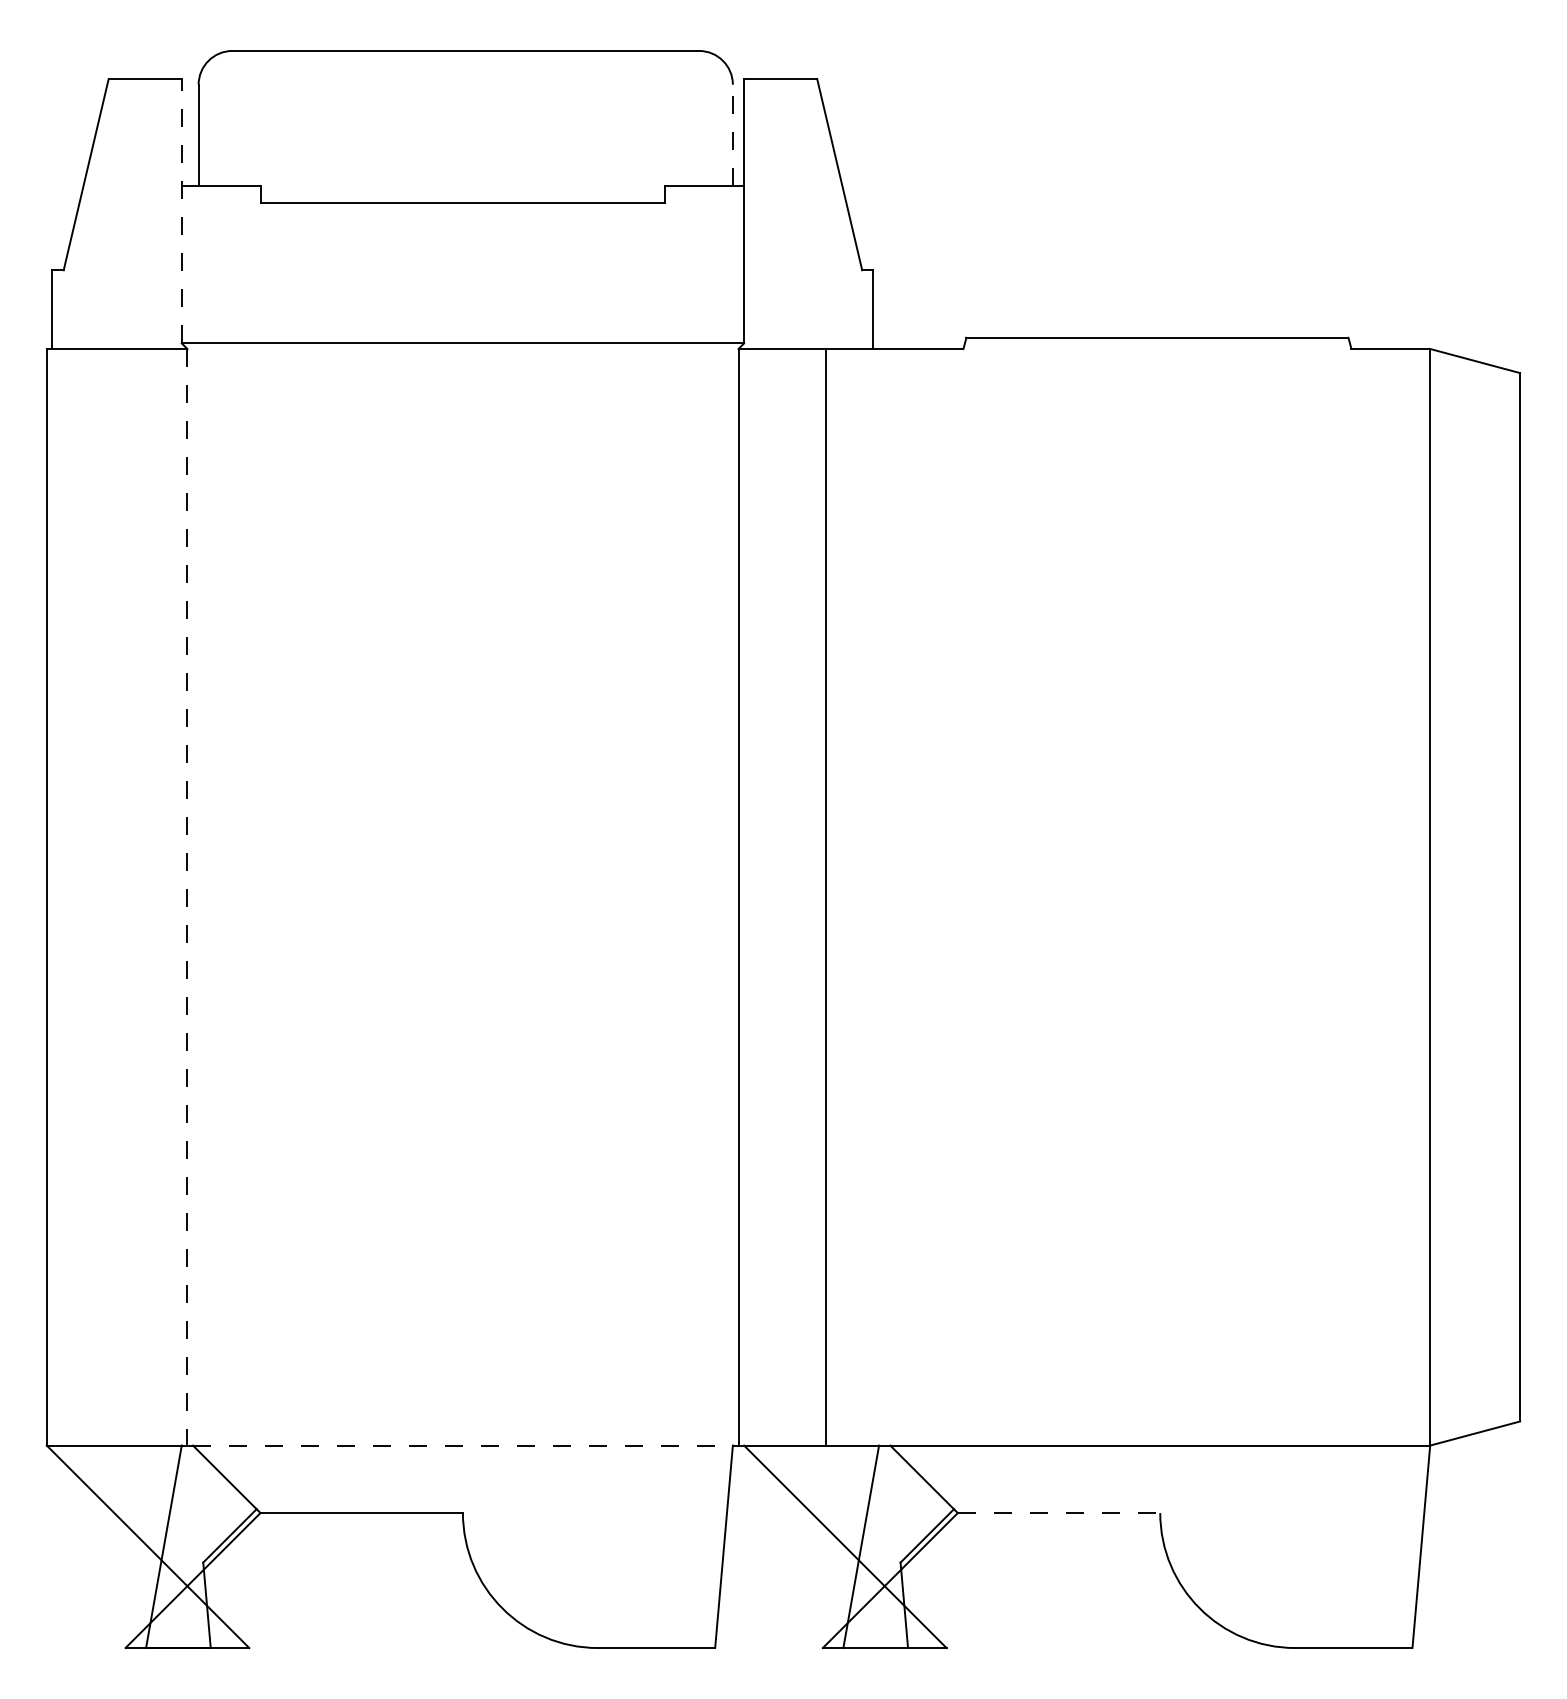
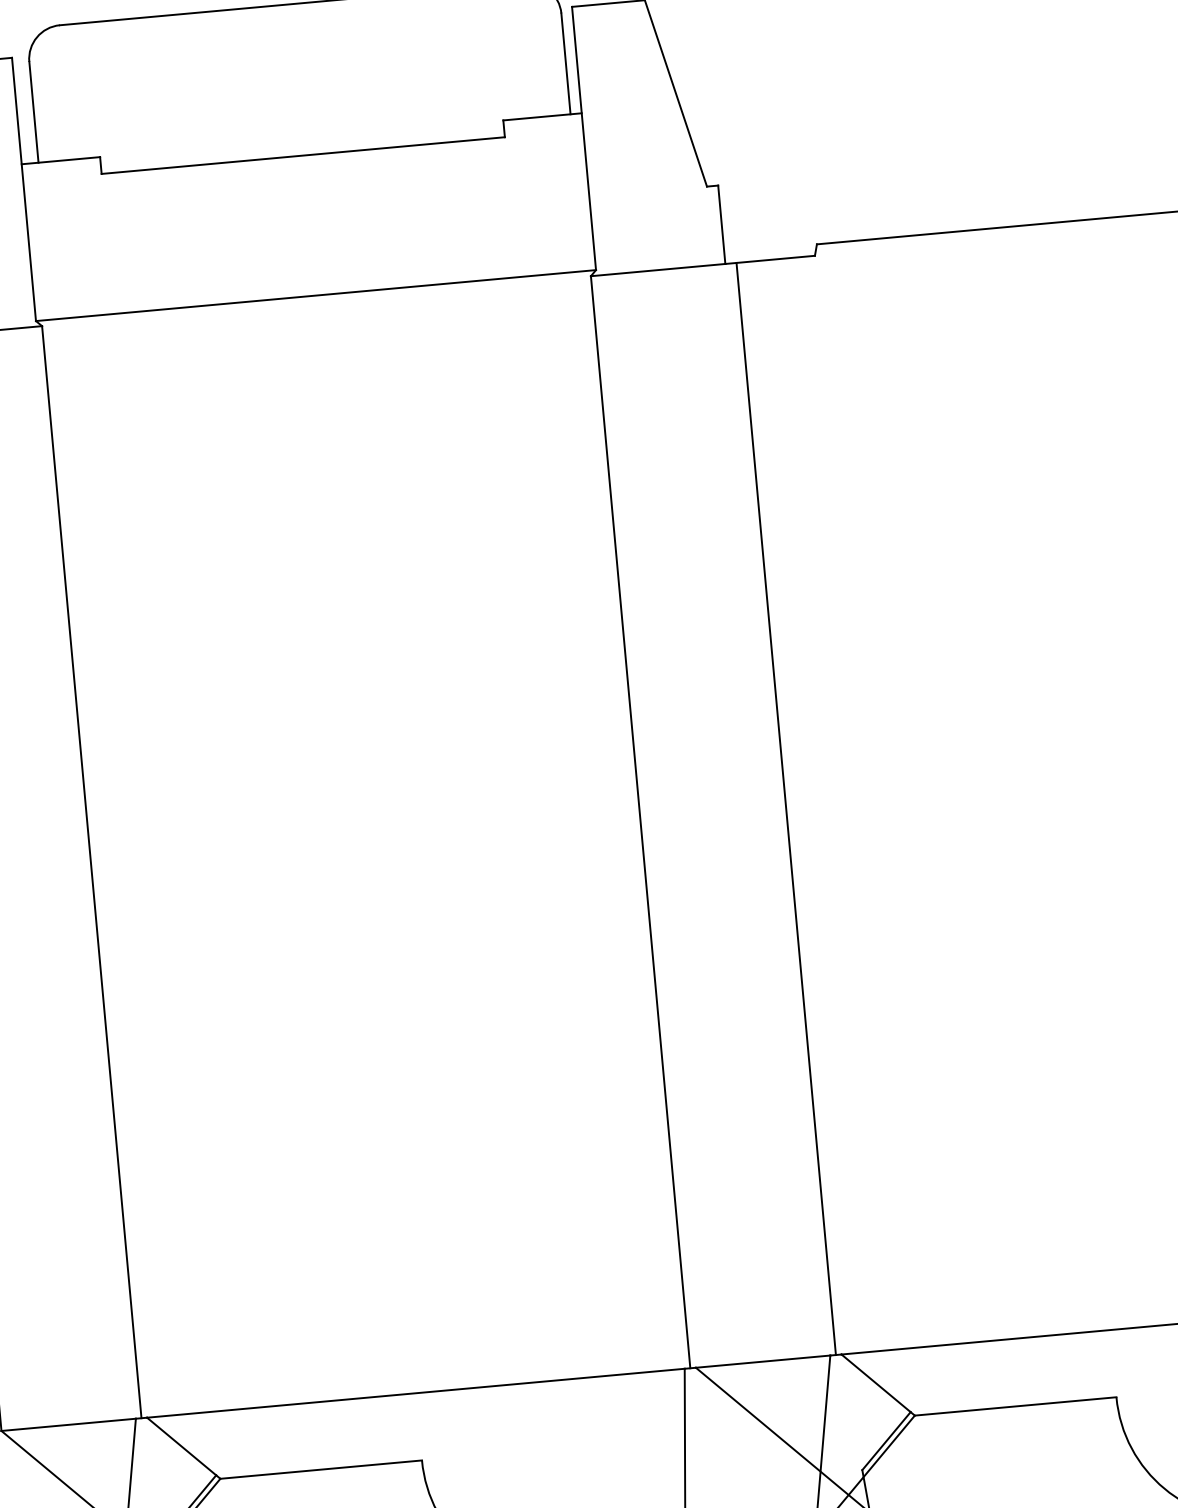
line: (732, 135) -> (565, 64), dashed -> solid
line: (181, 210) -> (23, 188), dashed -> solid
line: (187, 897) -> (91, 872), dashed -> solid
line: (825, 897) -> (786, 809), moved
line: (462, 1445) -> (415, 1393), dashed -> solid
line: (1059, 1513) -> (1016, 1406), dashed -> solid

